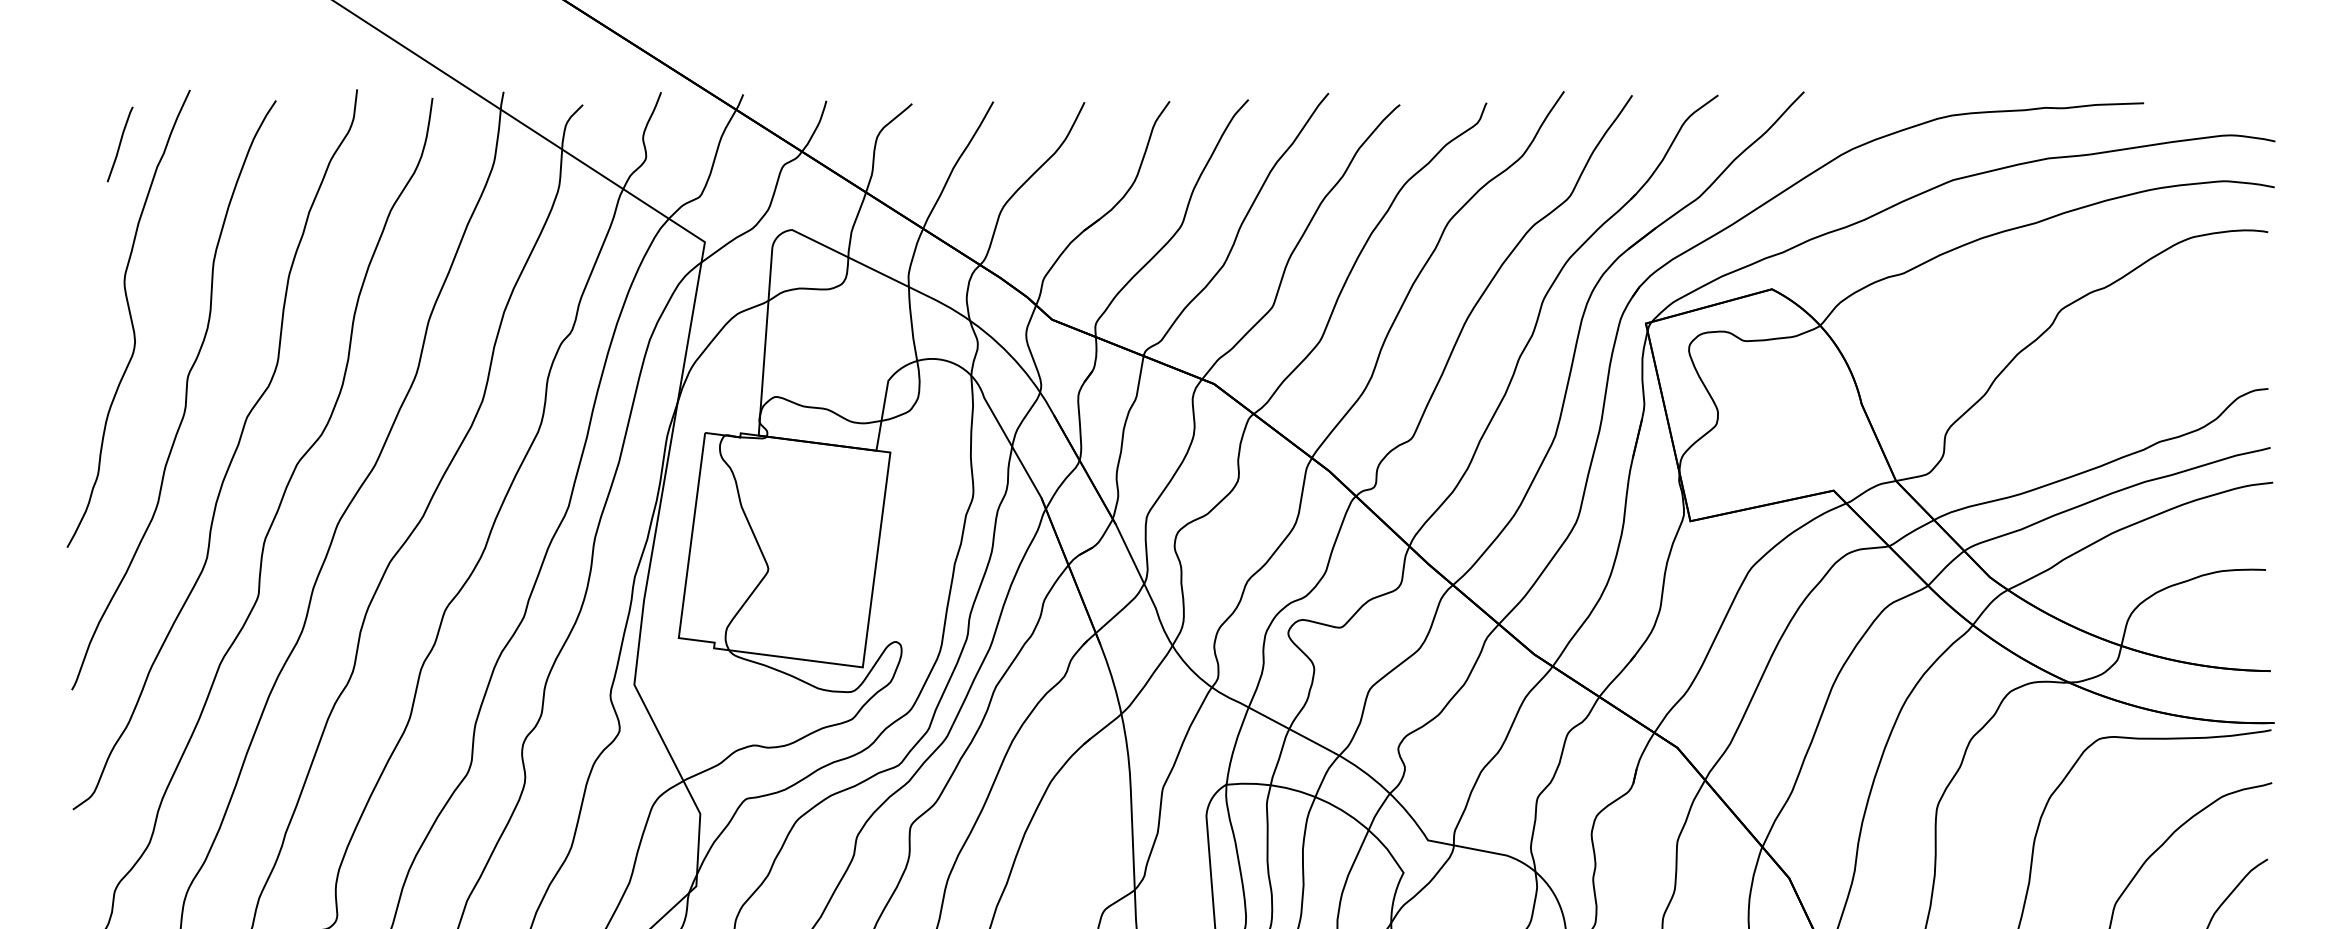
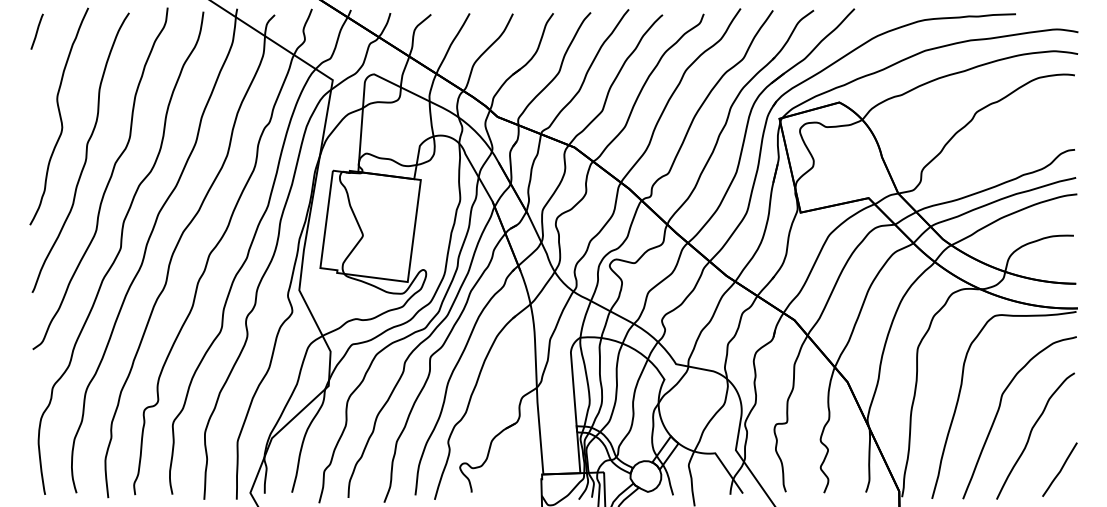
line: (118, 143) -> (36, 31), moved

